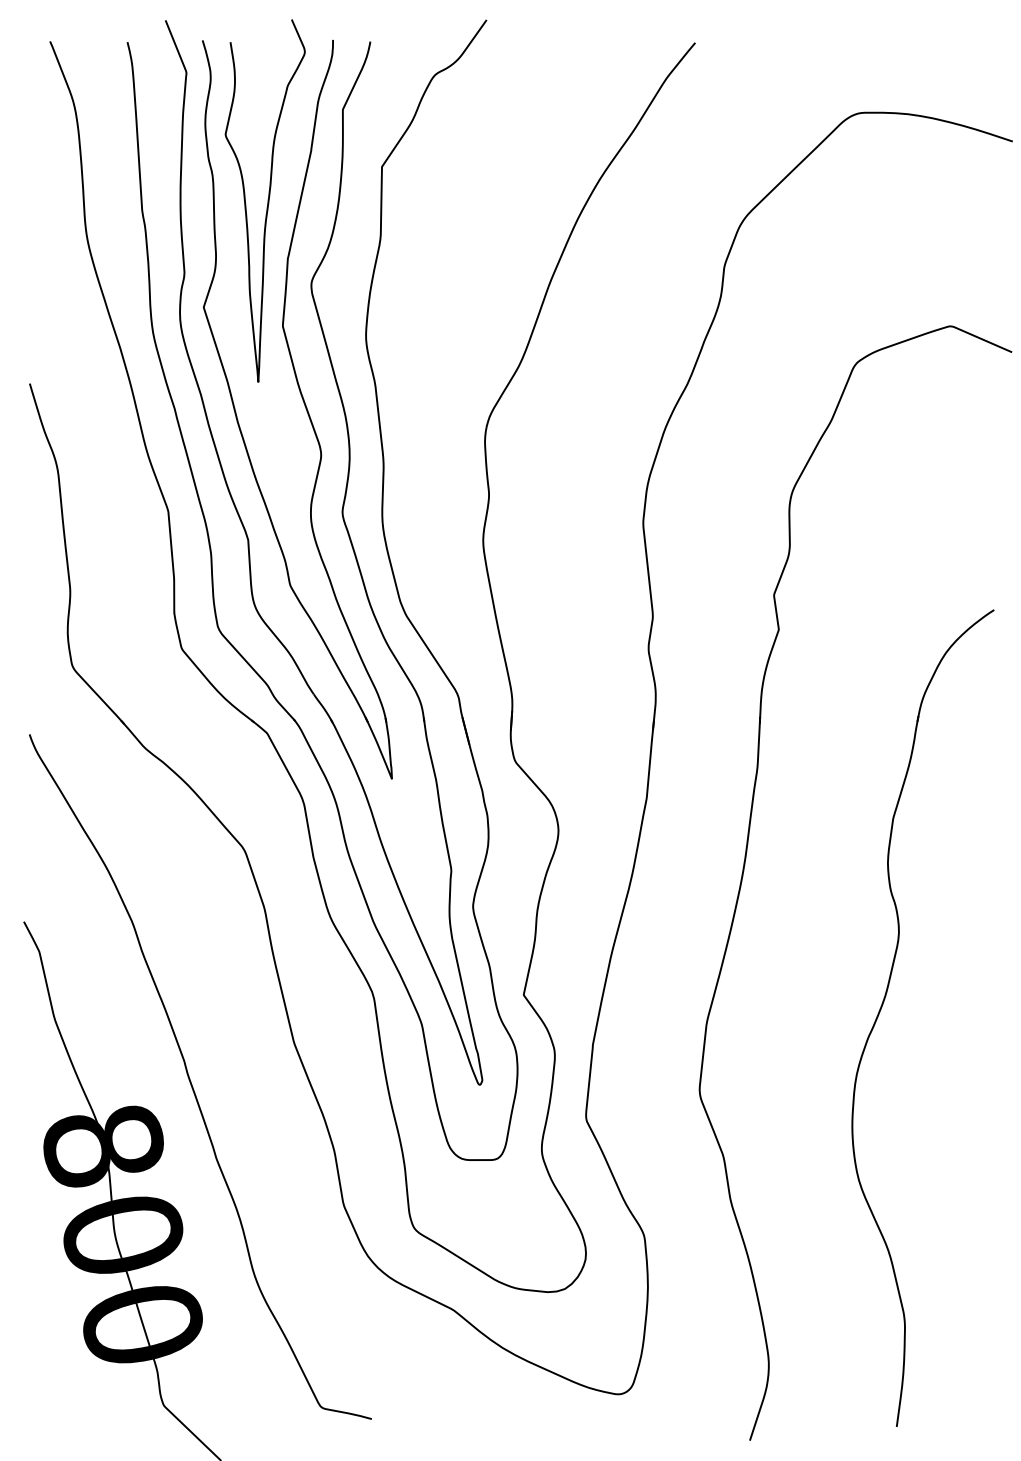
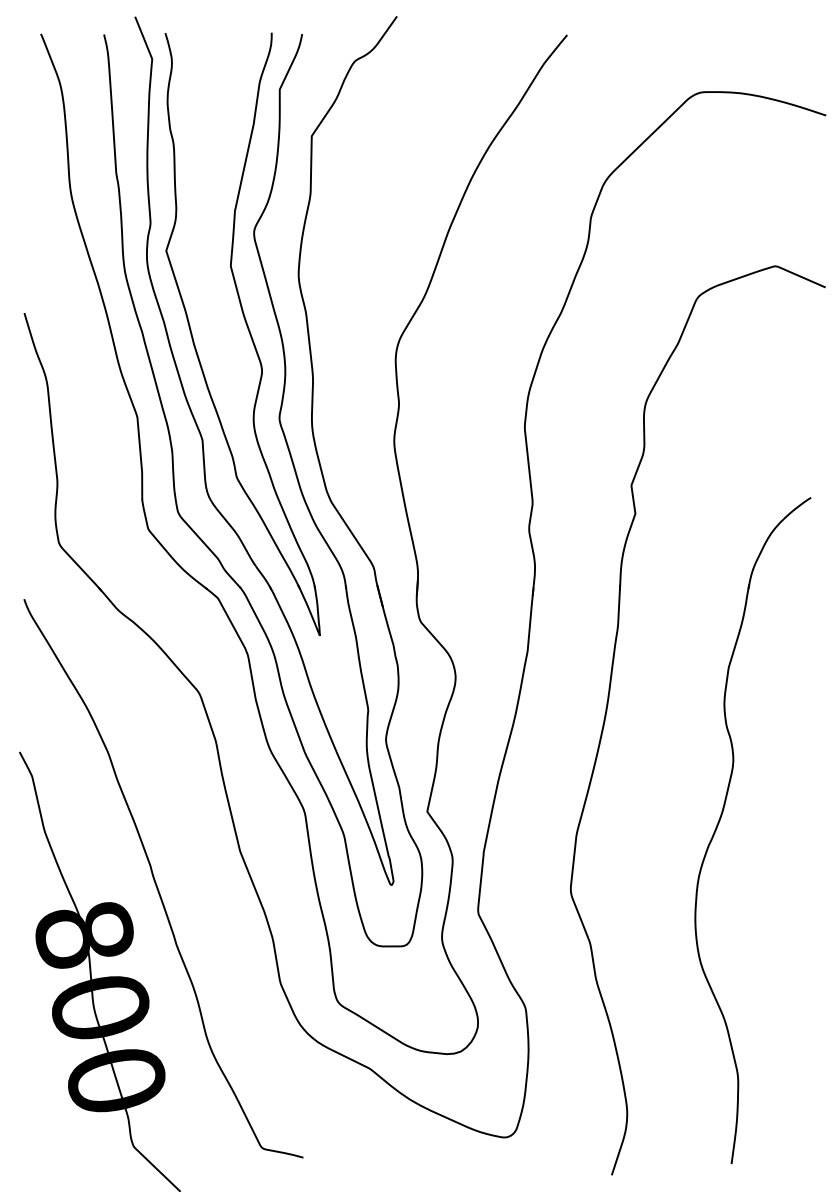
curve: (267, 200) -> (218, 163), removed

